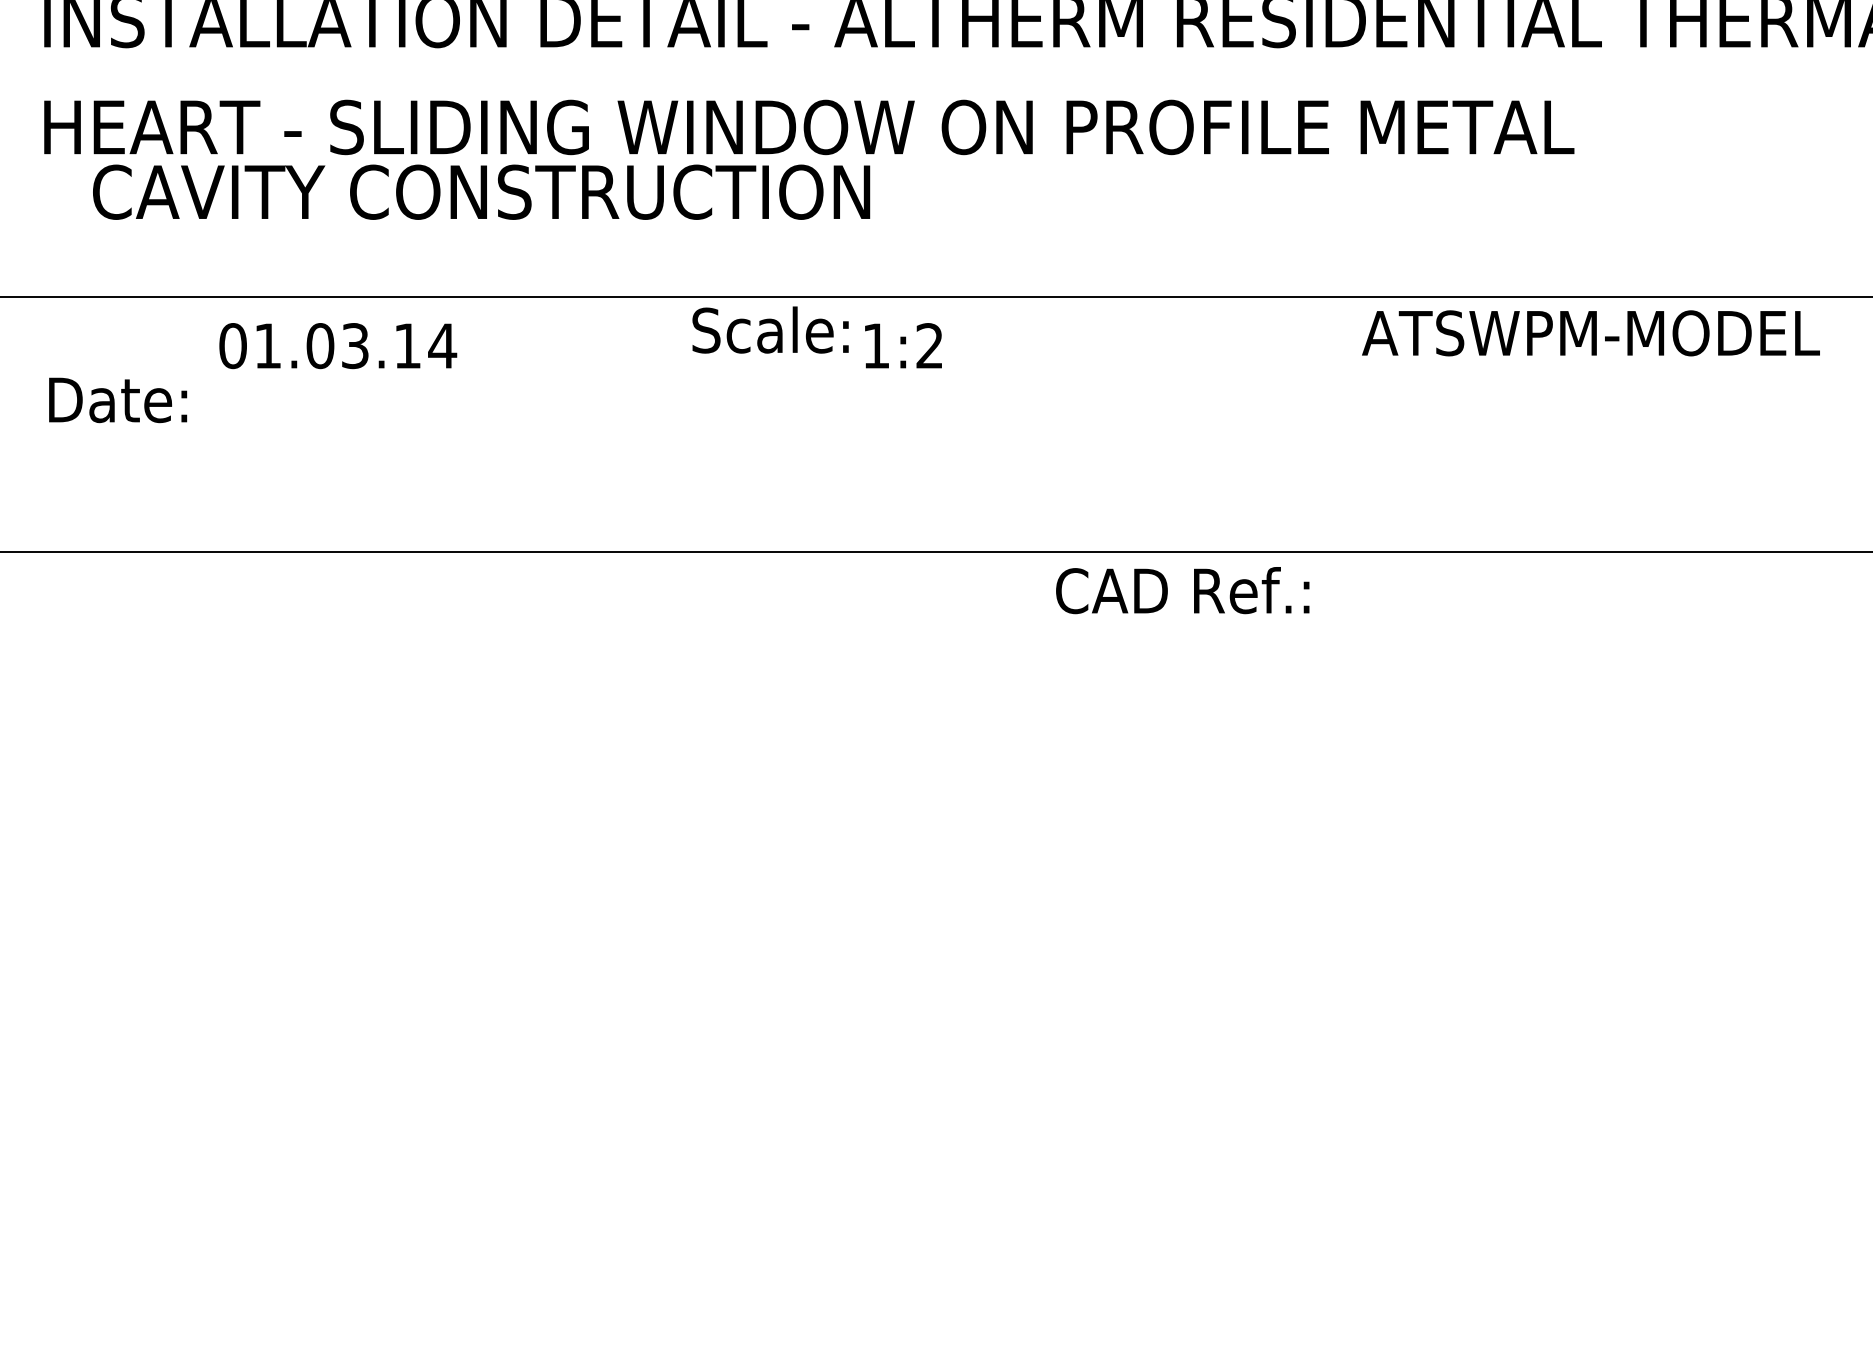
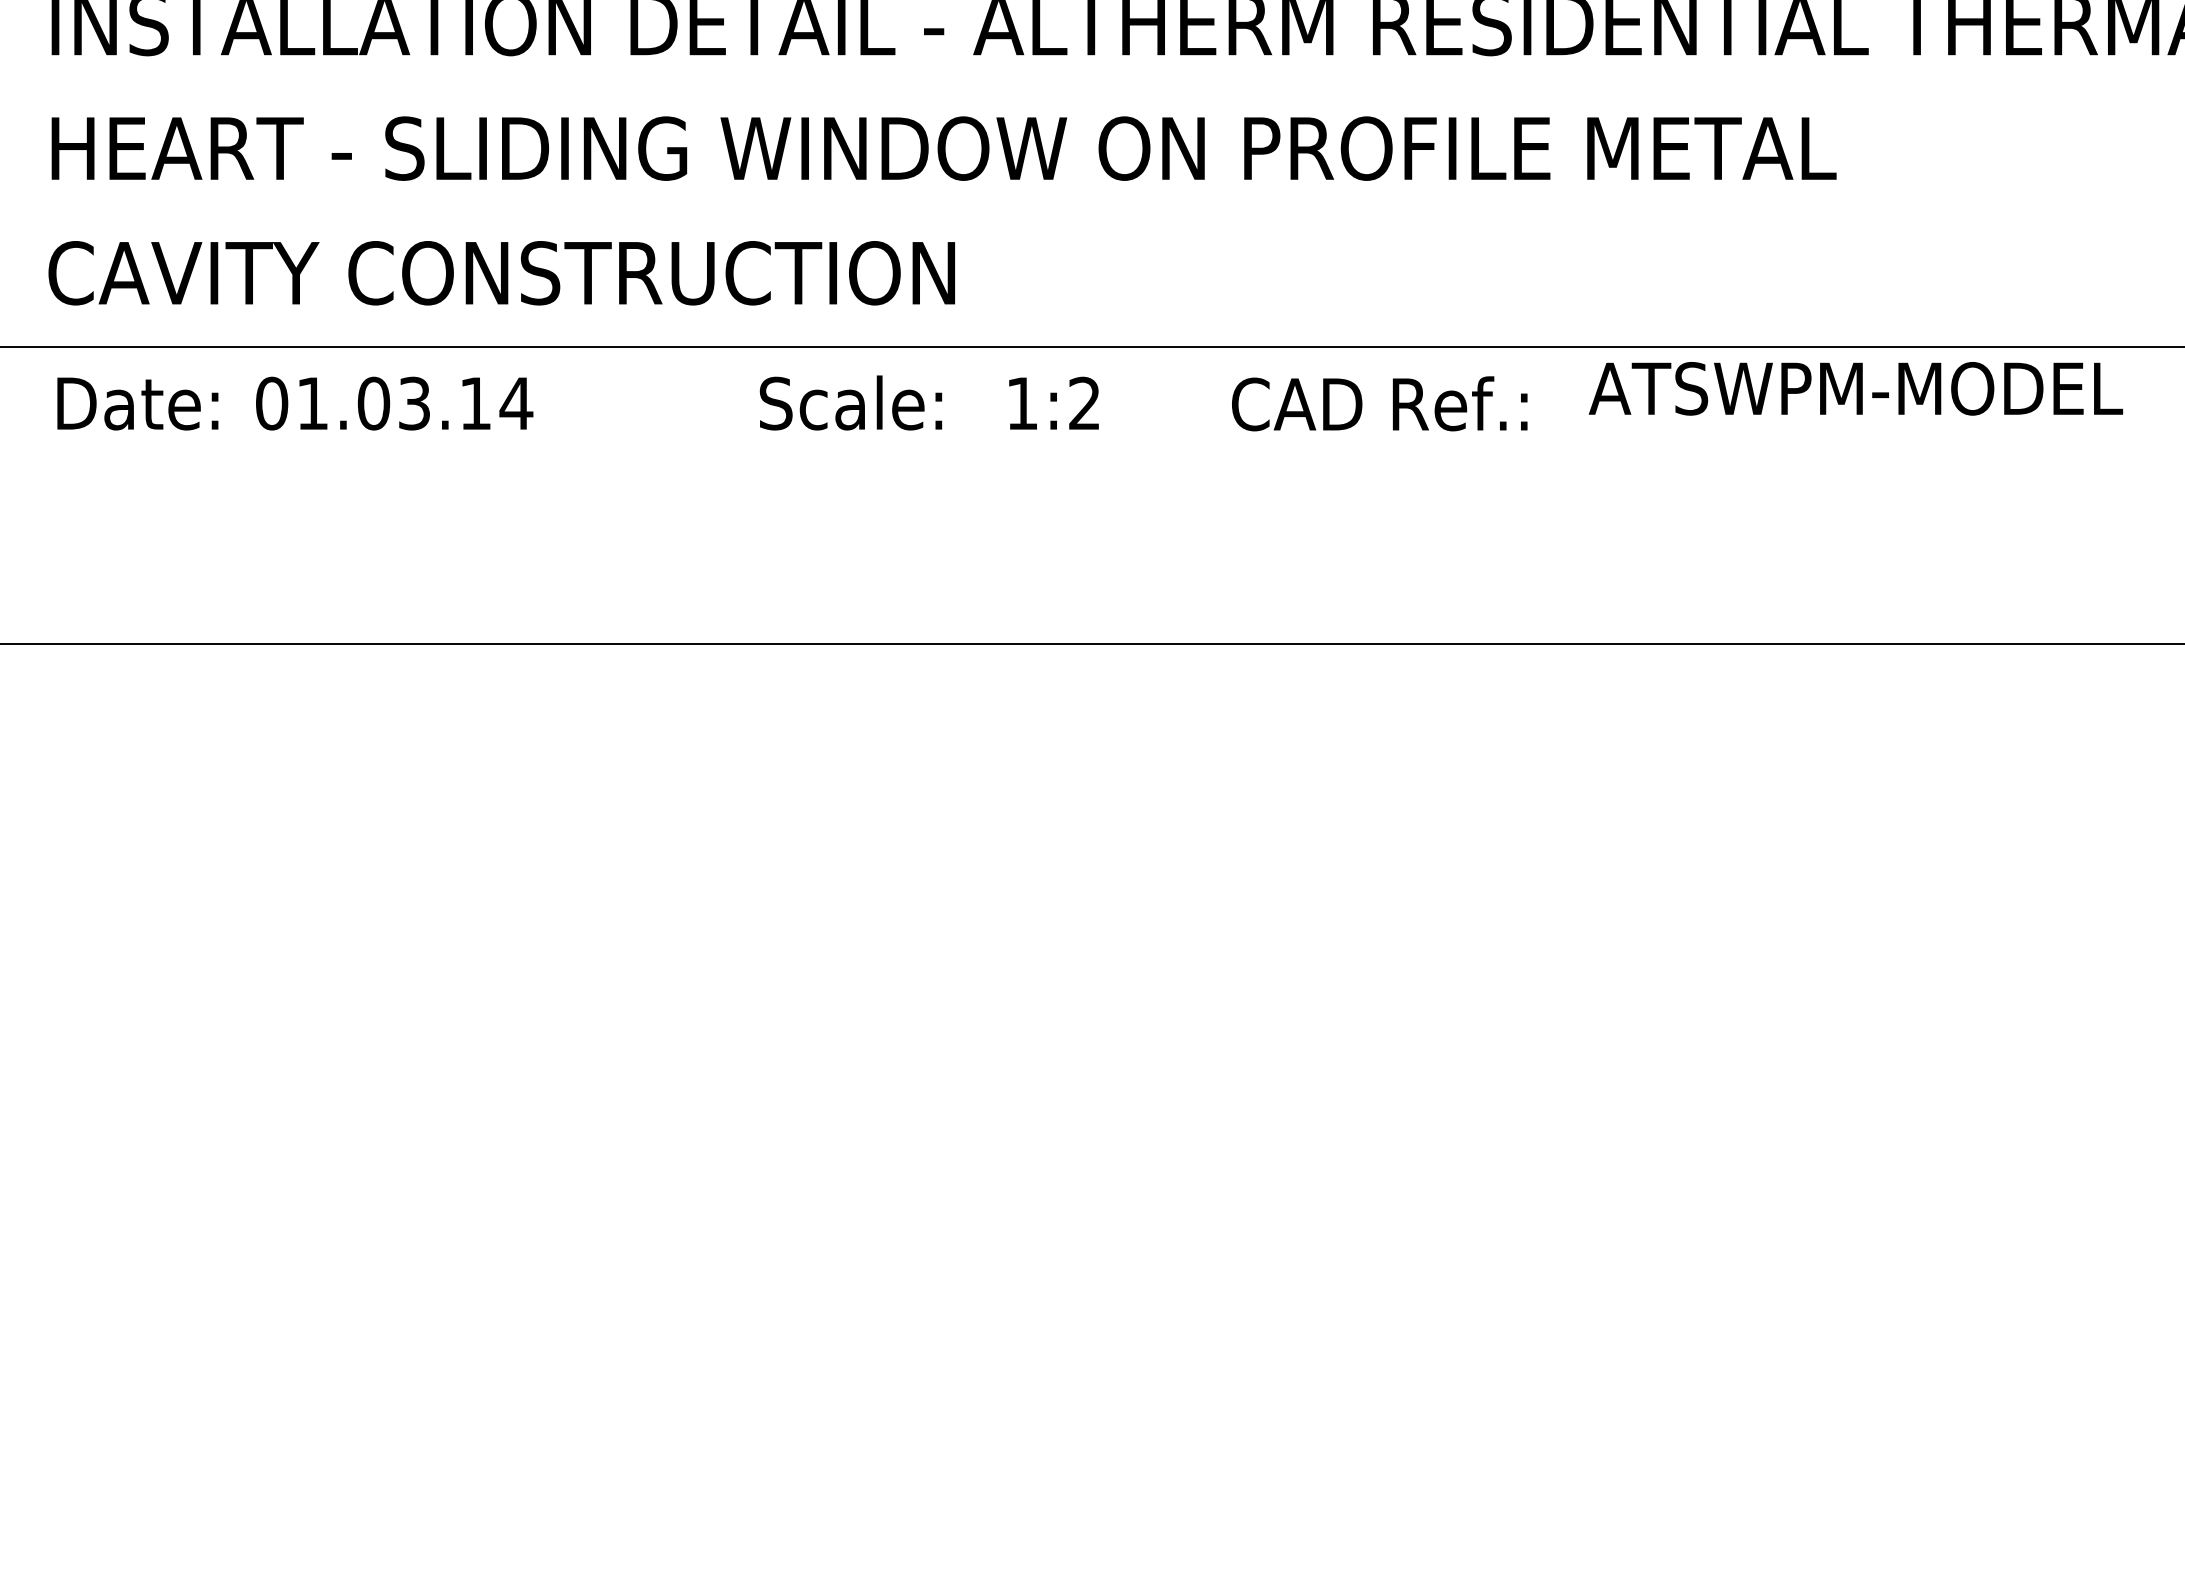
text: (481, 192) -> (501, 273), moved
text: (770, 329) -> (850, 402), moved
text: (117, 399) -> (137, 403), moved
text: (1182, 590) -> (1379, 403), moved

